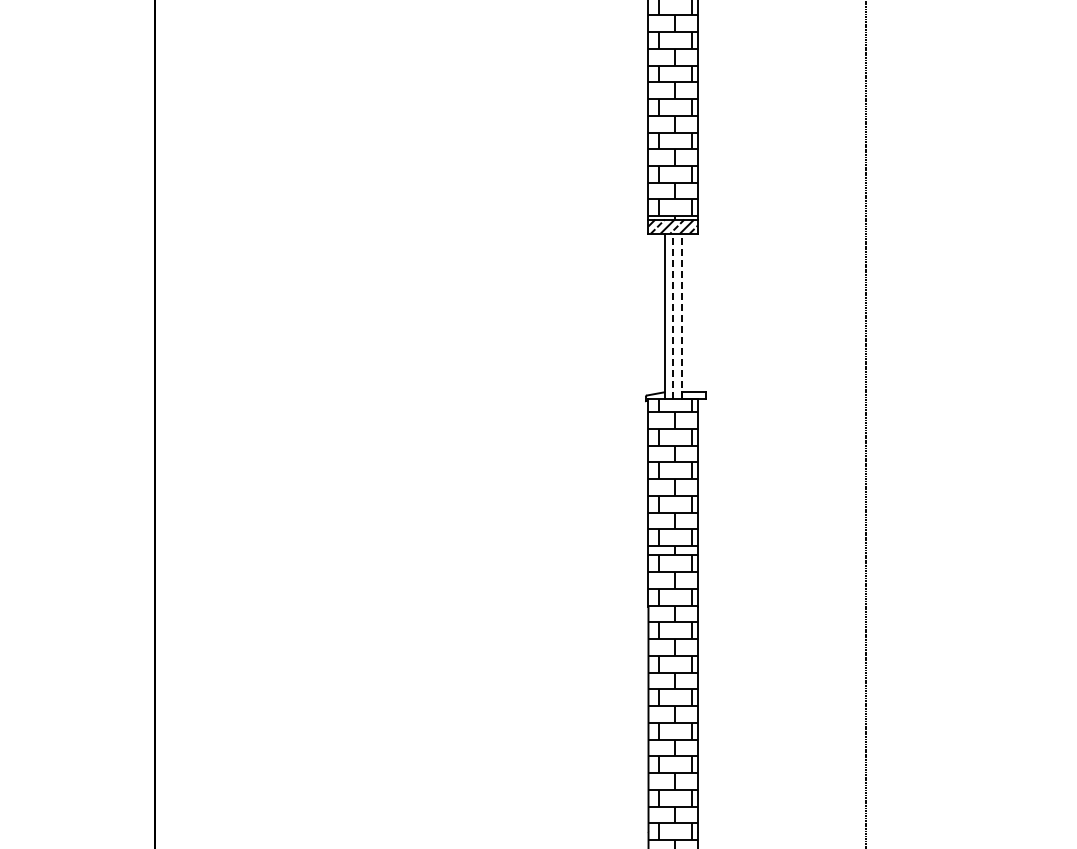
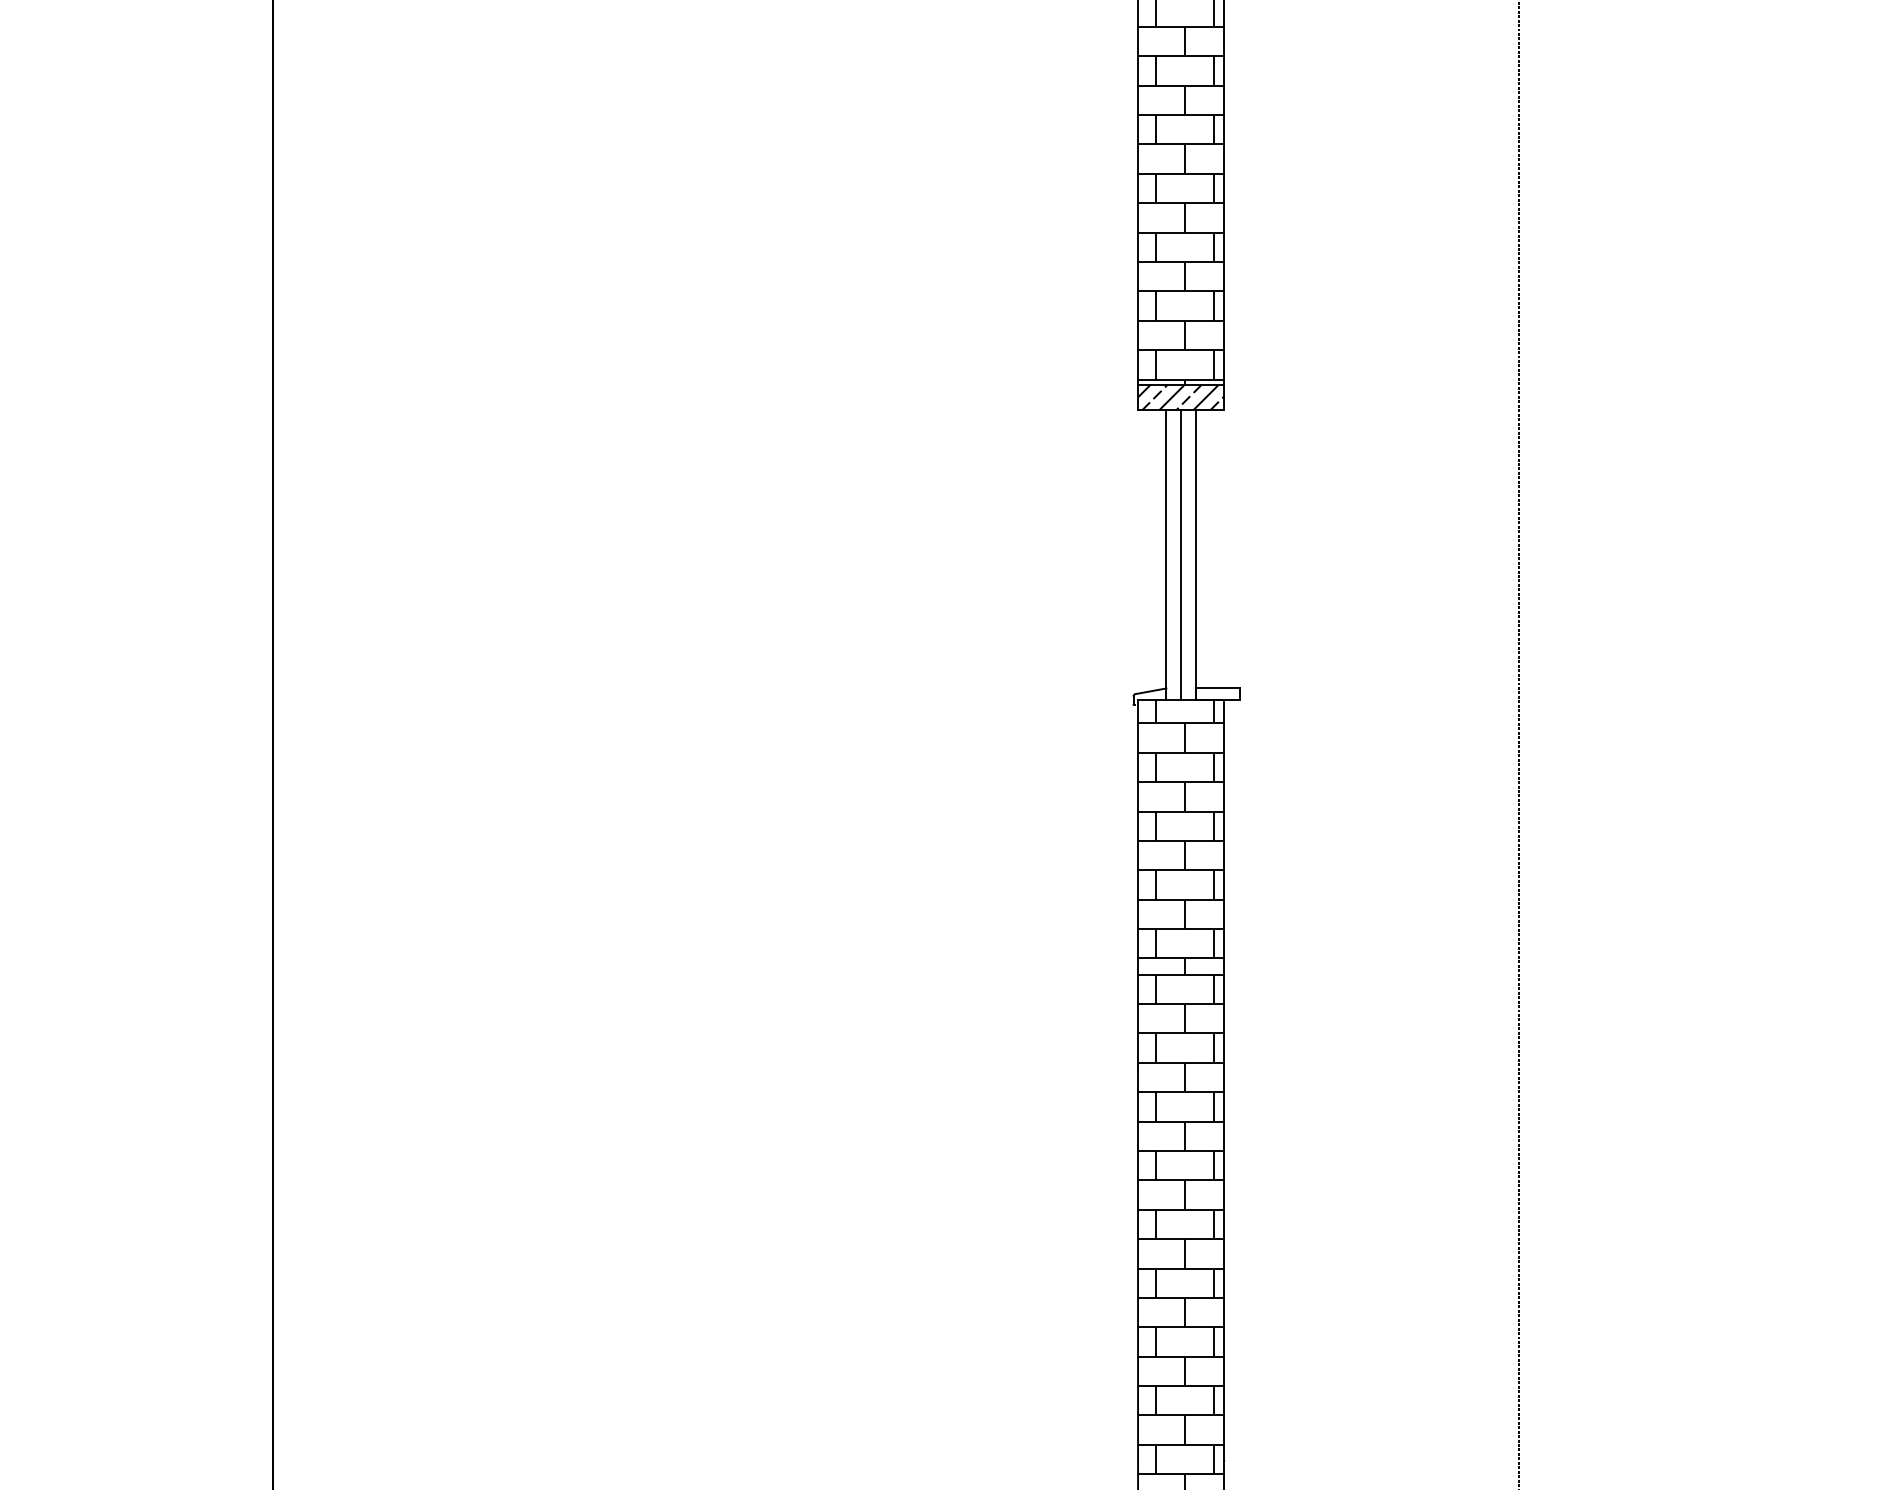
line: (673, 315) -> (1181, 553), dashed -> solid
line: (681, 315) -> (1195, 553), dashed -> solid

